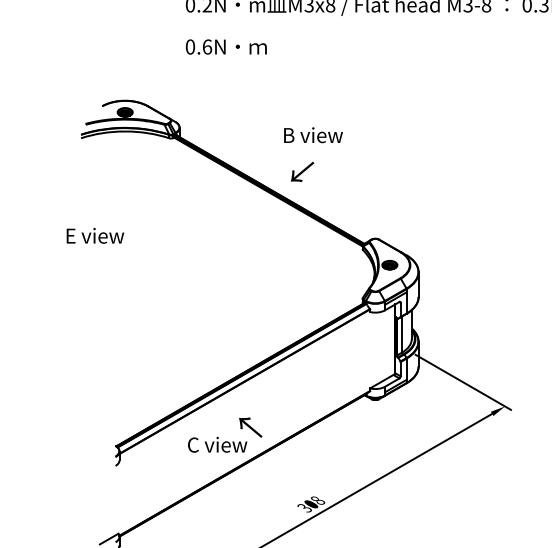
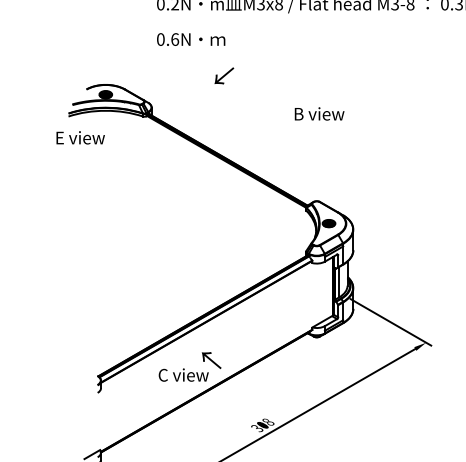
text: (313, 134) -> (319, 113), moved
text: (302, 171) -> (224, 75), moved
text: (95, 235) -> (80, 137), moved

